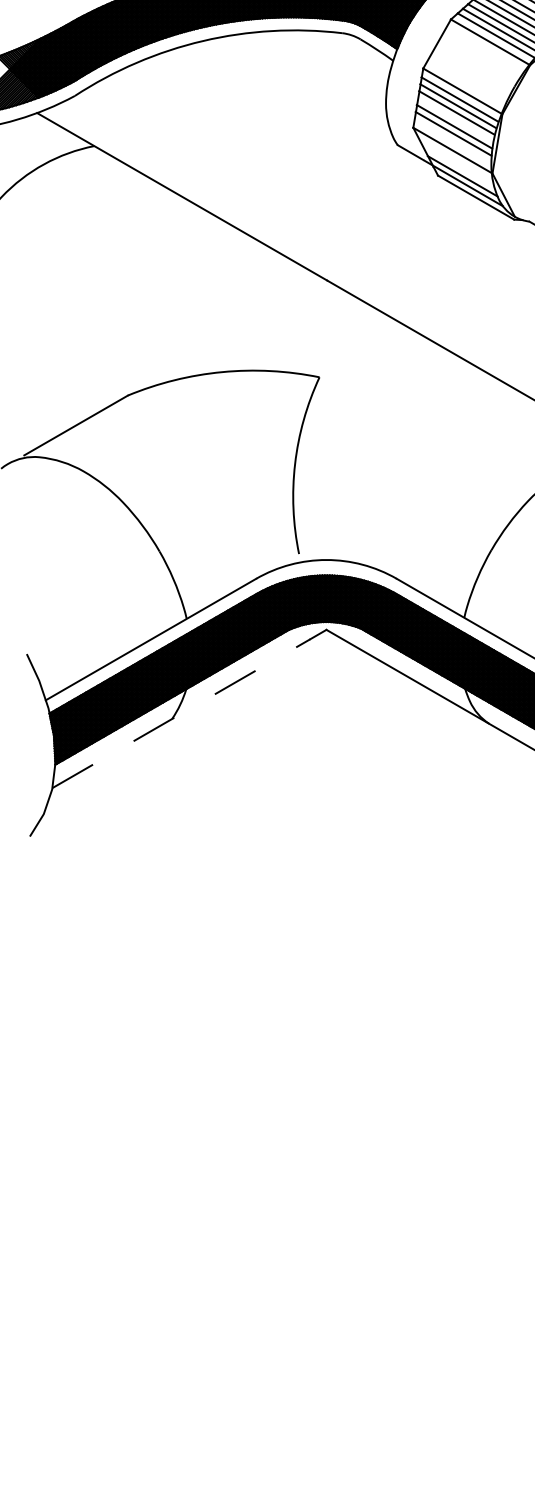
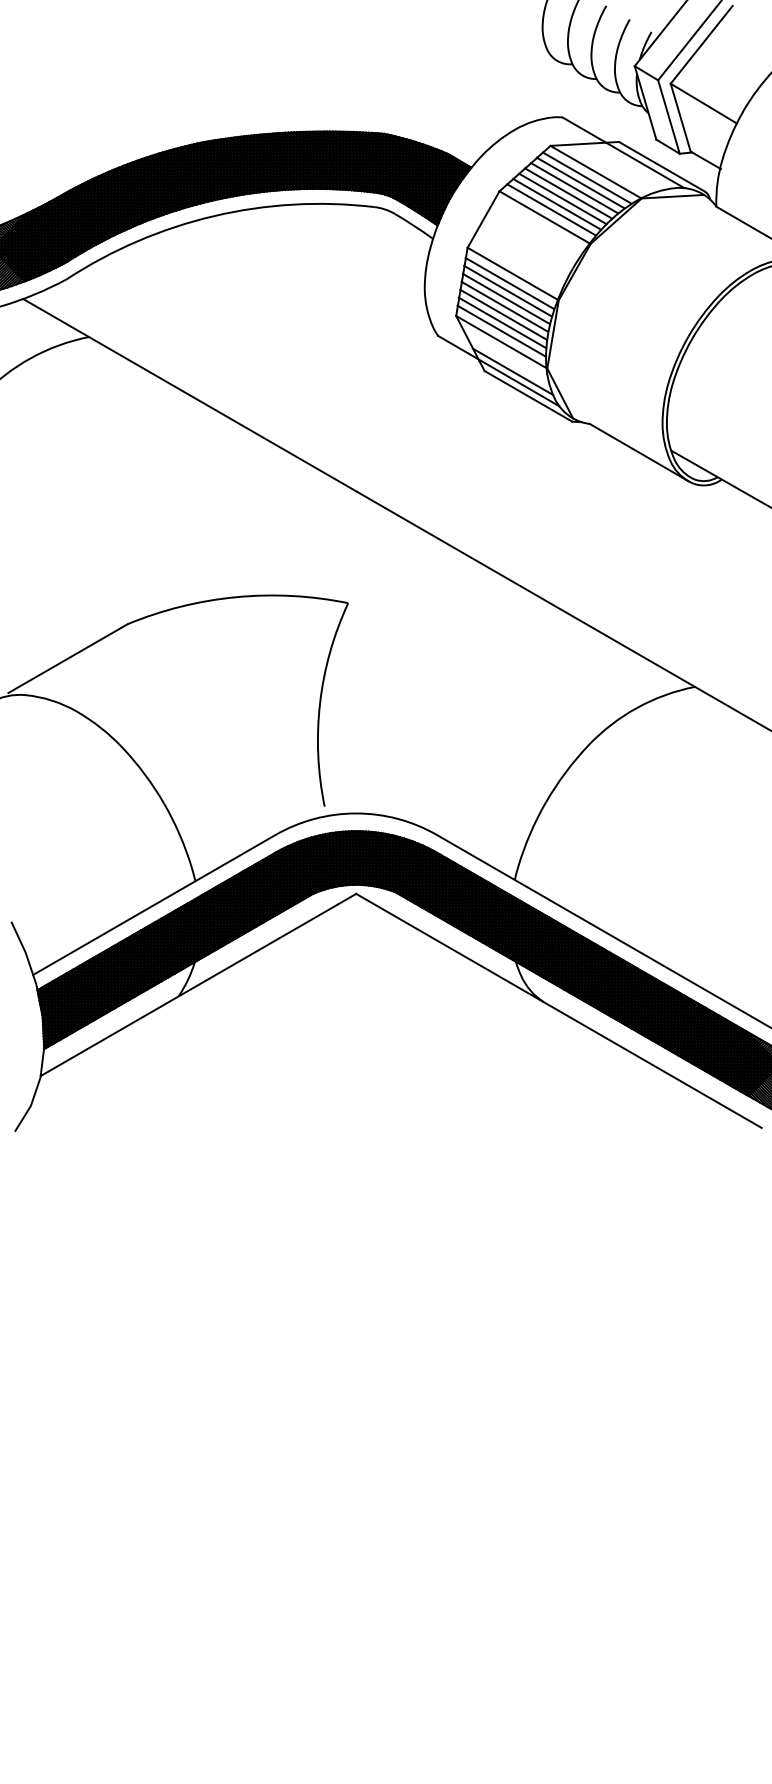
line: (455, 119) -> (504, 306), added
line: (452, 140) -> (501, 330), added
line: (181, 713) -> (189, 990), dashed -> solid

